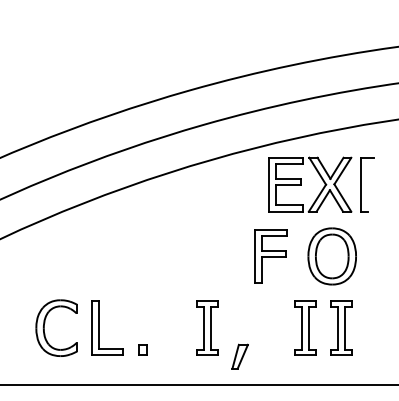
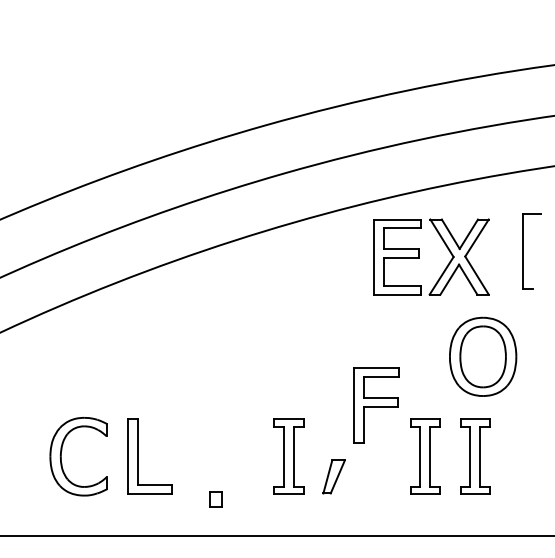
part: (367, 184) -> (532, 251), moved
part: (270, 256) -> (376, 405), moved
part: (331, 256) -> (482, 356), moved
part: (142, 349) -> (214, 498), moved
part: (239, 356) -> (333, 476), moved

